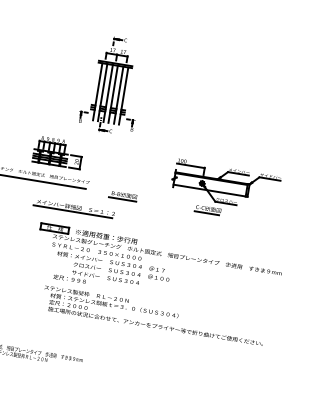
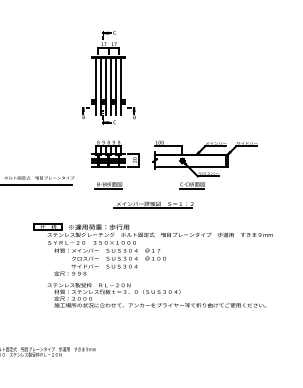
part: (112, 84) -> (108, 77), moved
part: (58, 152) -> (115, 153), moved
part: (74, 207) -> (153, 204), moved

